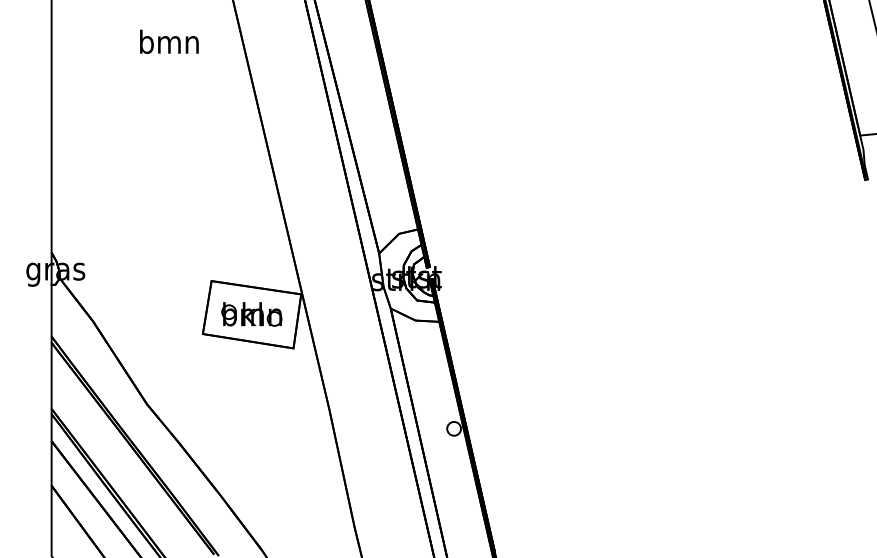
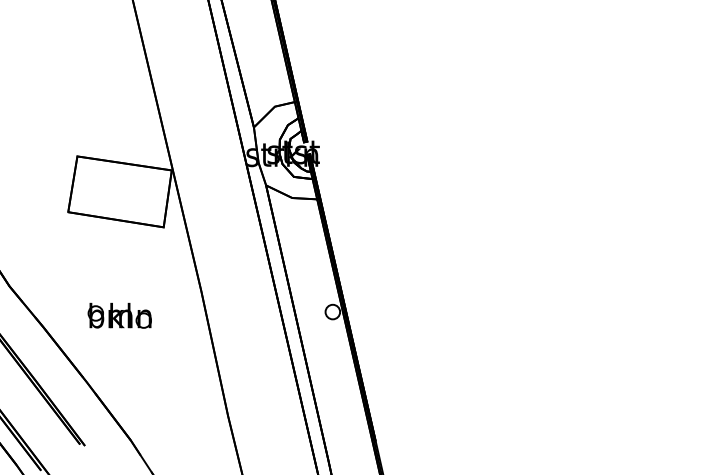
part: (251, 314) -> (119, 315), moved

